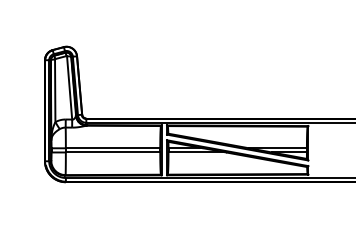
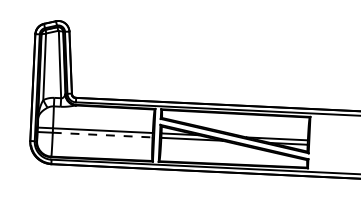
line: (113, 152) -> (103, 135), solid -> dashed

